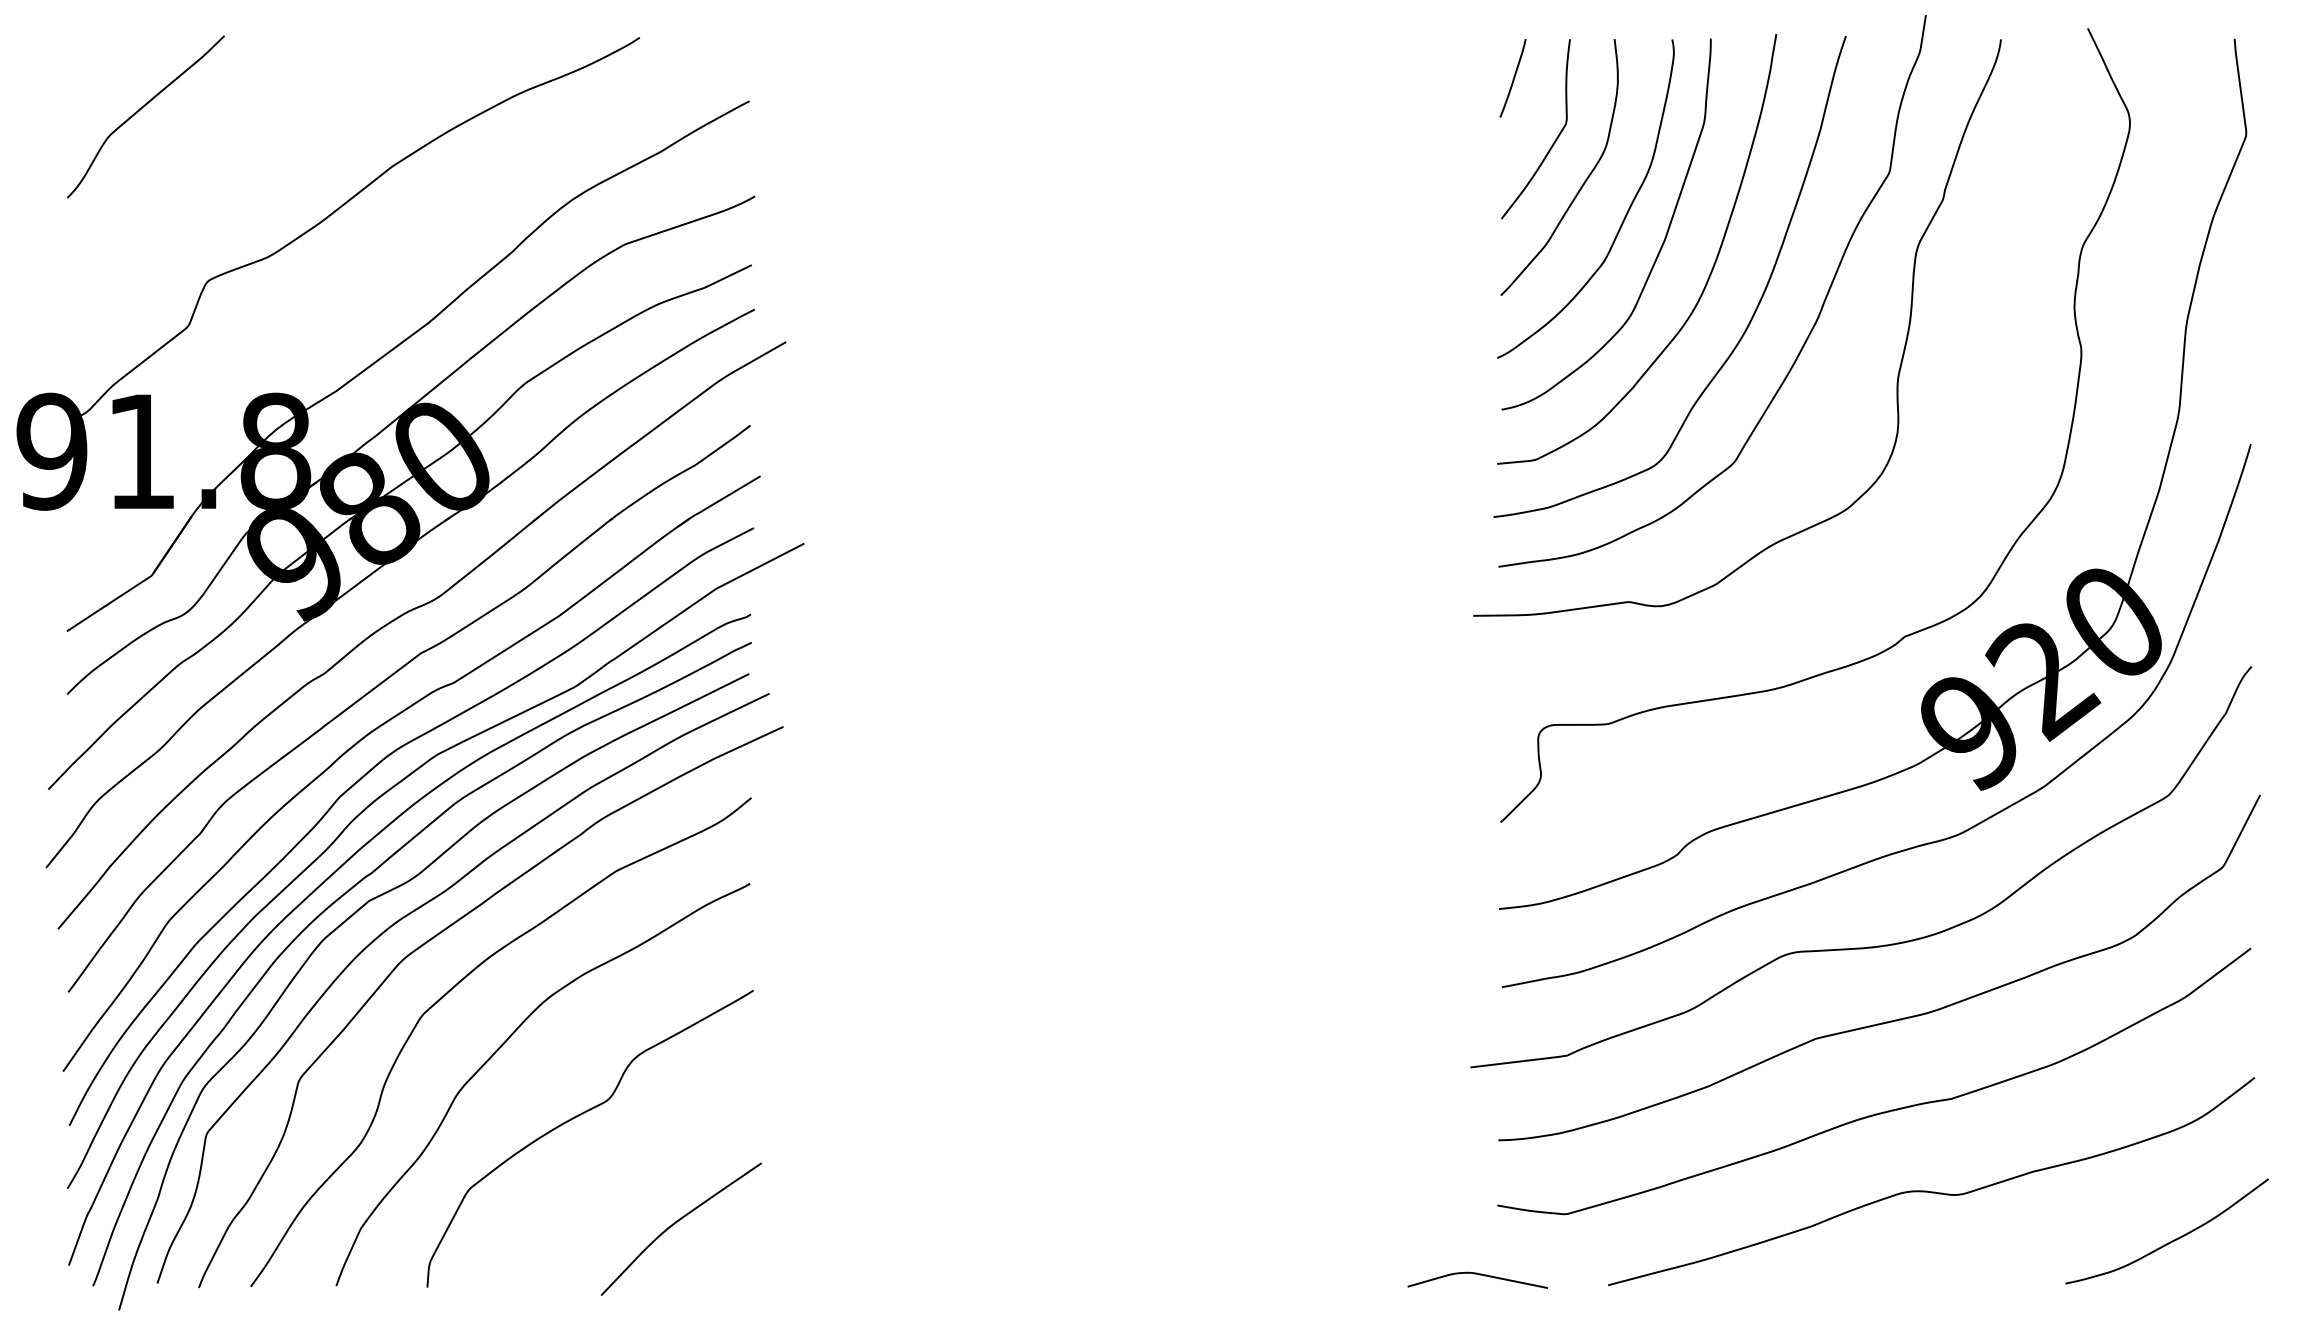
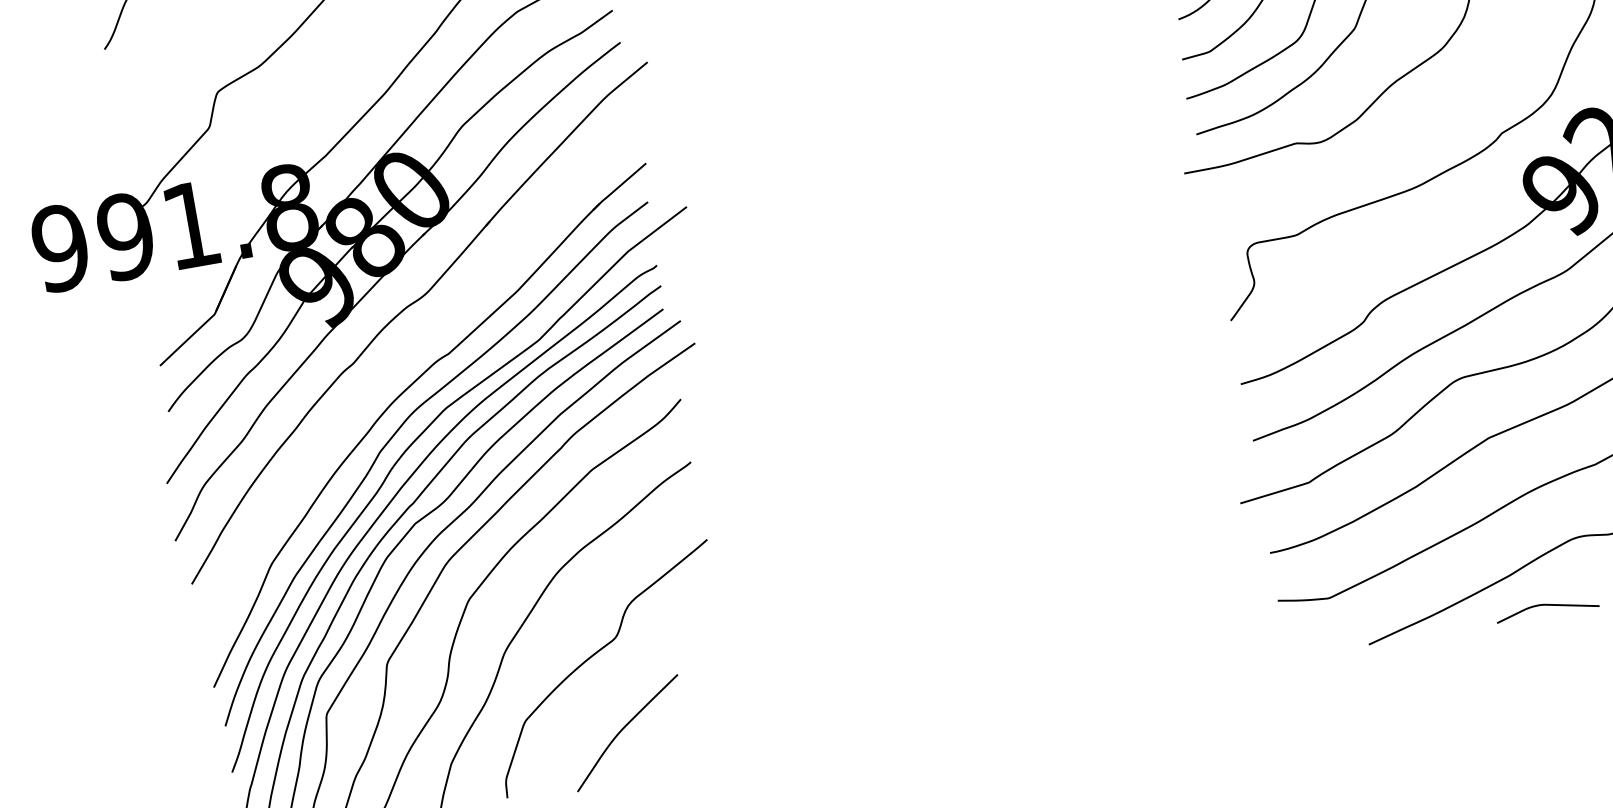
part: (385, 681) -> (398, 361), removed
curve: (676, 1223) -> (623, 729), moved
curve: (1479, 1275) -> (1548, 605), moved

